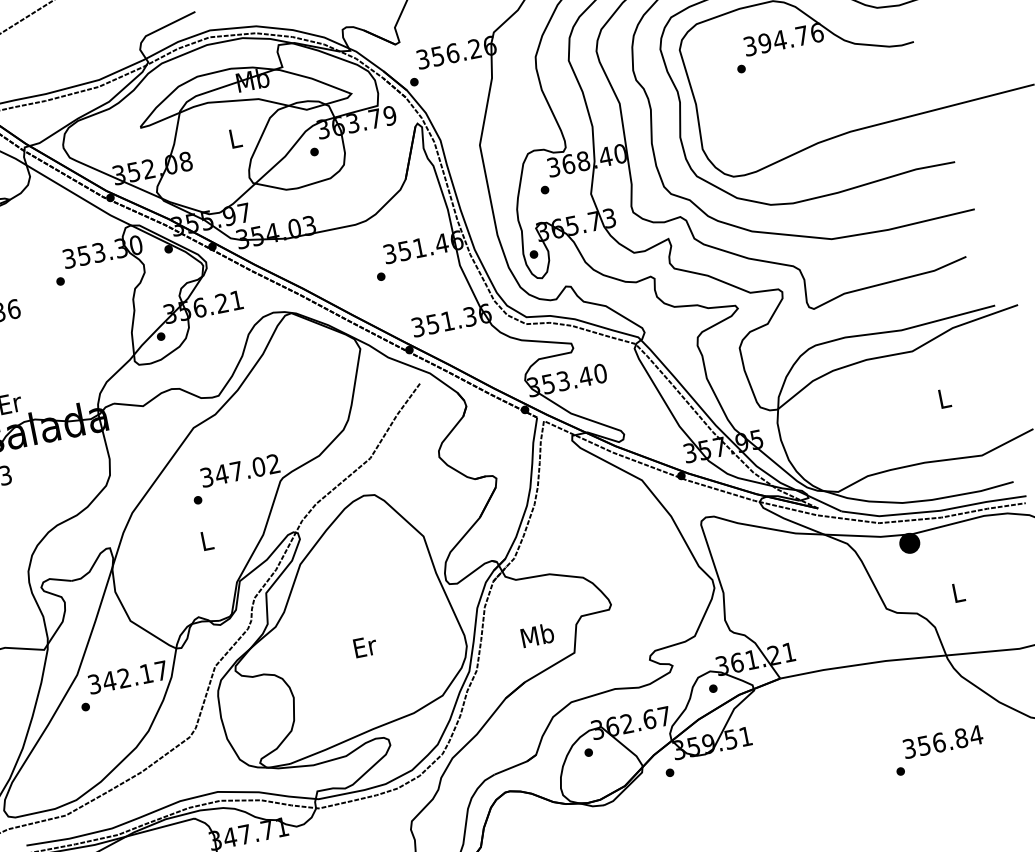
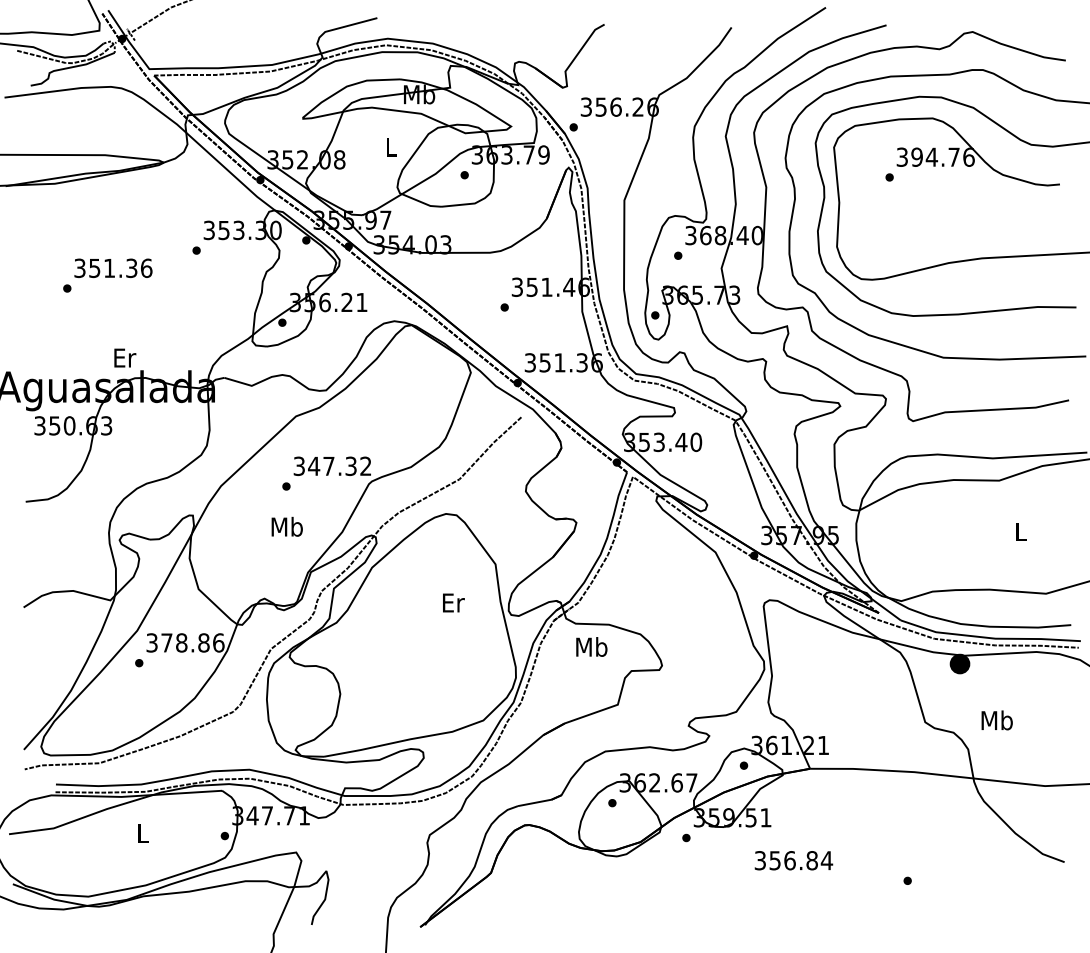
text: (258, 466) -> (350, 465), 347.02 -> 347.32
text: (206, 540) -> (286, 526), L -> Mb
text: (957, 592) -> (996, 720), L -> Mb
text: (537, 634) -> (591, 646), moved
text: (365, 646) -> (453, 602), moved
text: (135, 675) -> (192, 642), 342.17 -> 378.86
text: (942, 741) -> (793, 860), moved

